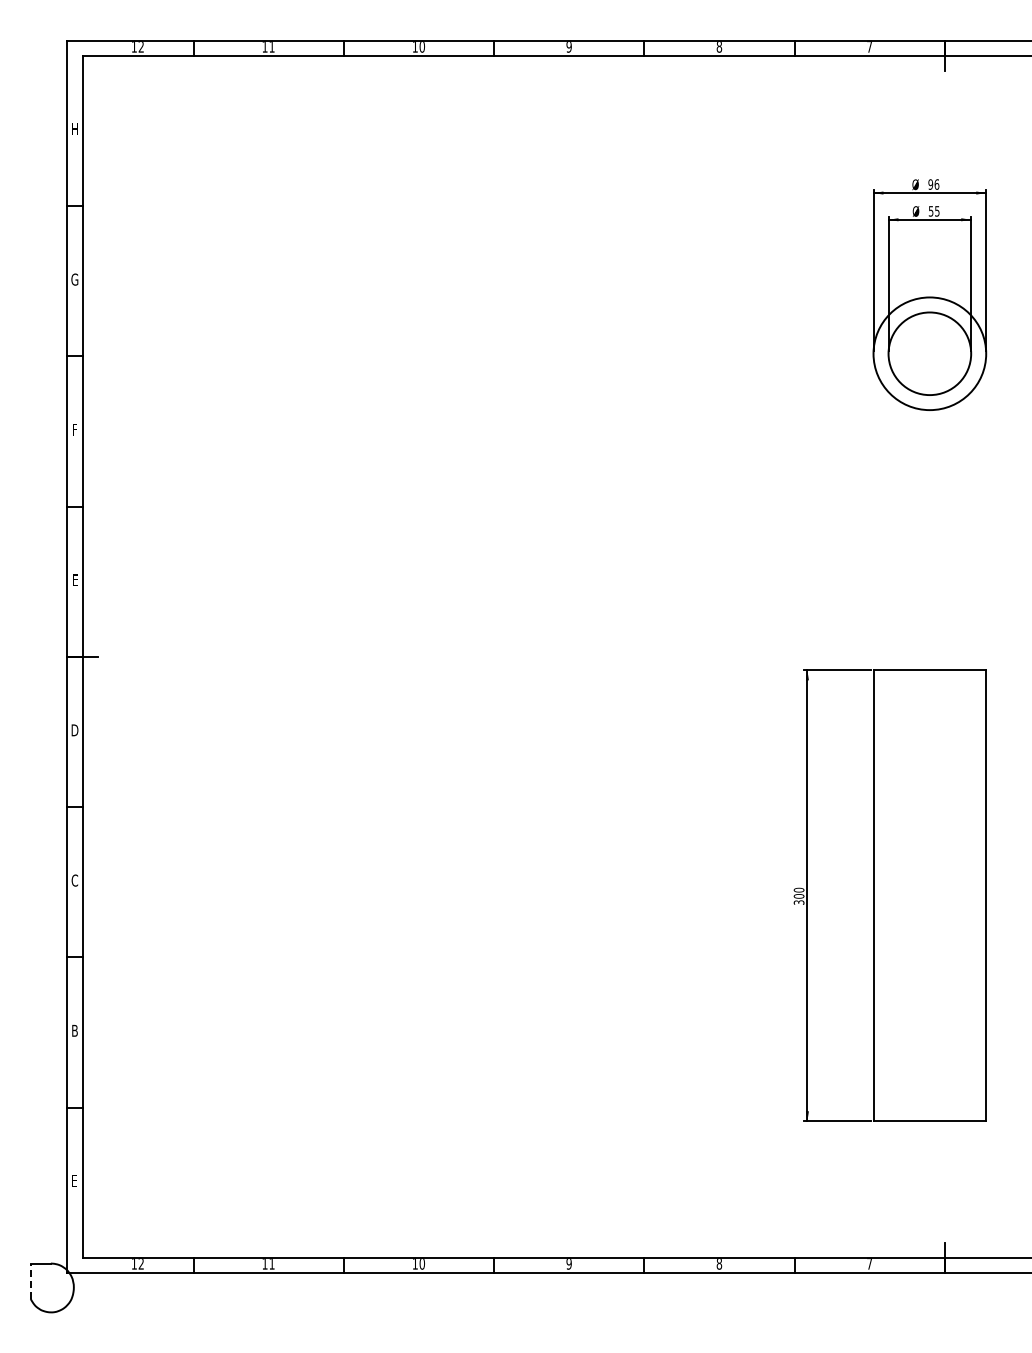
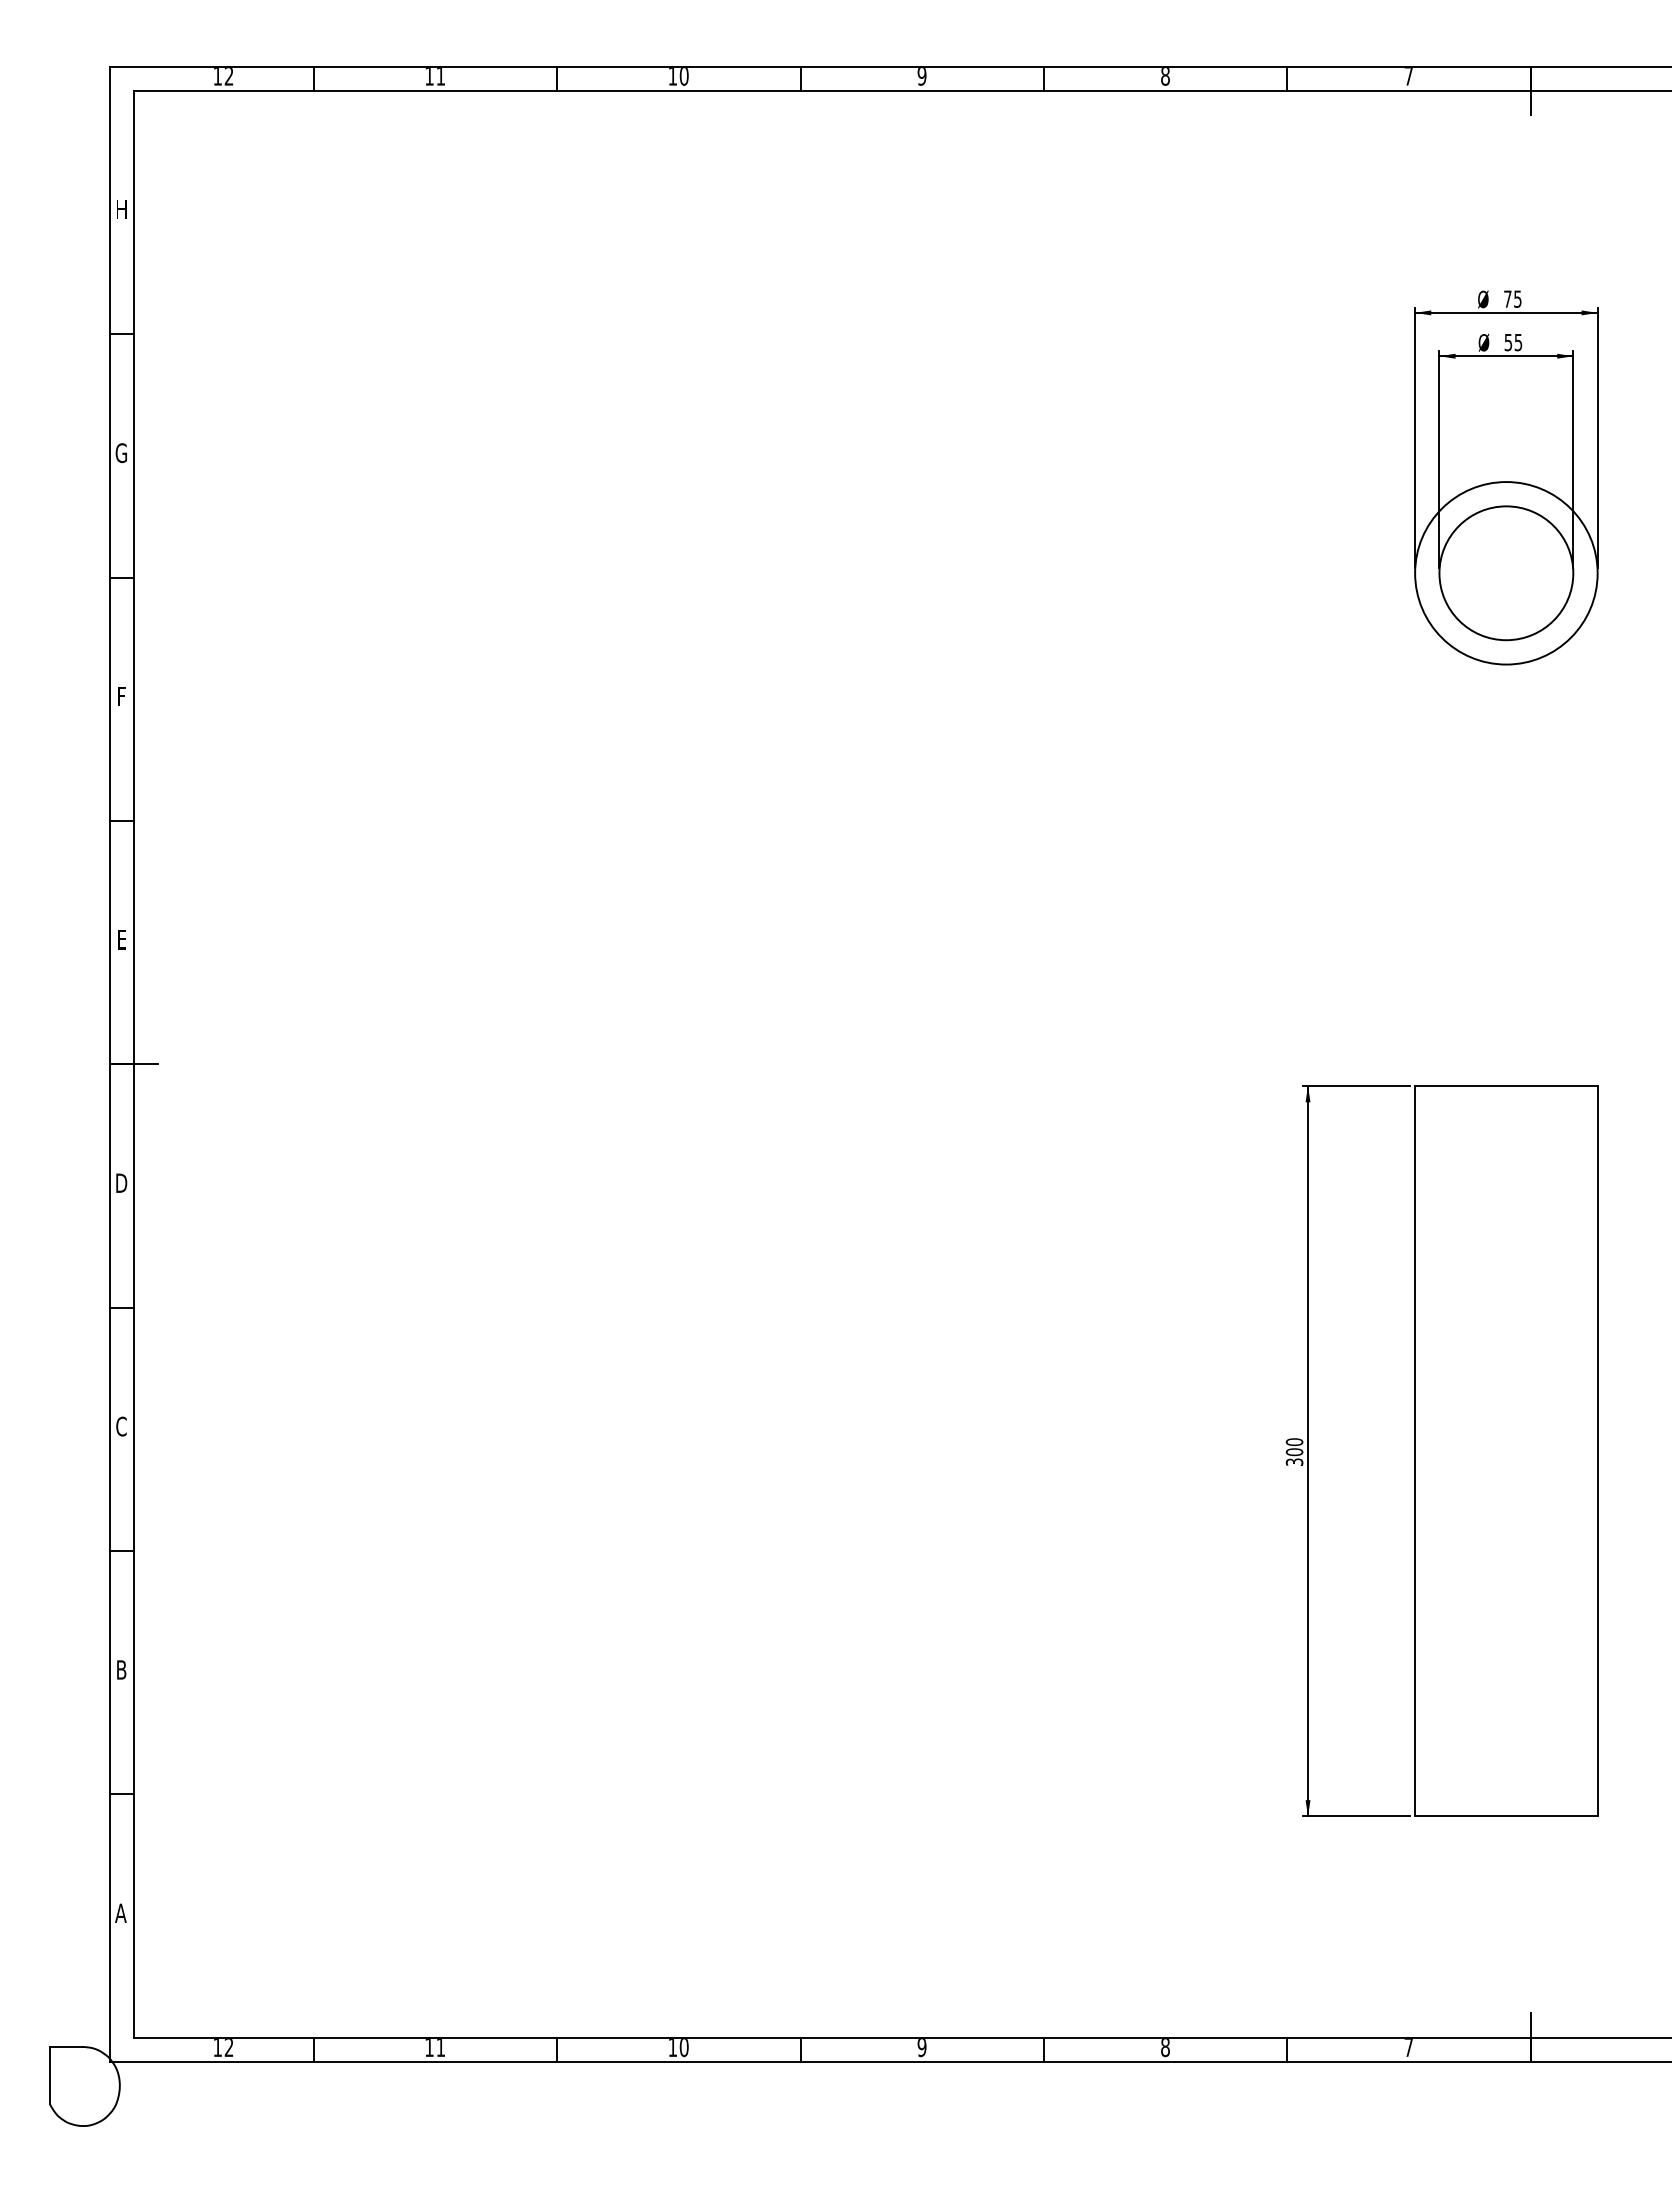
text: (933, 184) -> (1512, 299), 96 -> 75
text: (74, 1180) -> (120, 1912), E -> A
line: (30, 1281) -> (49, 2075), dashed -> solid

